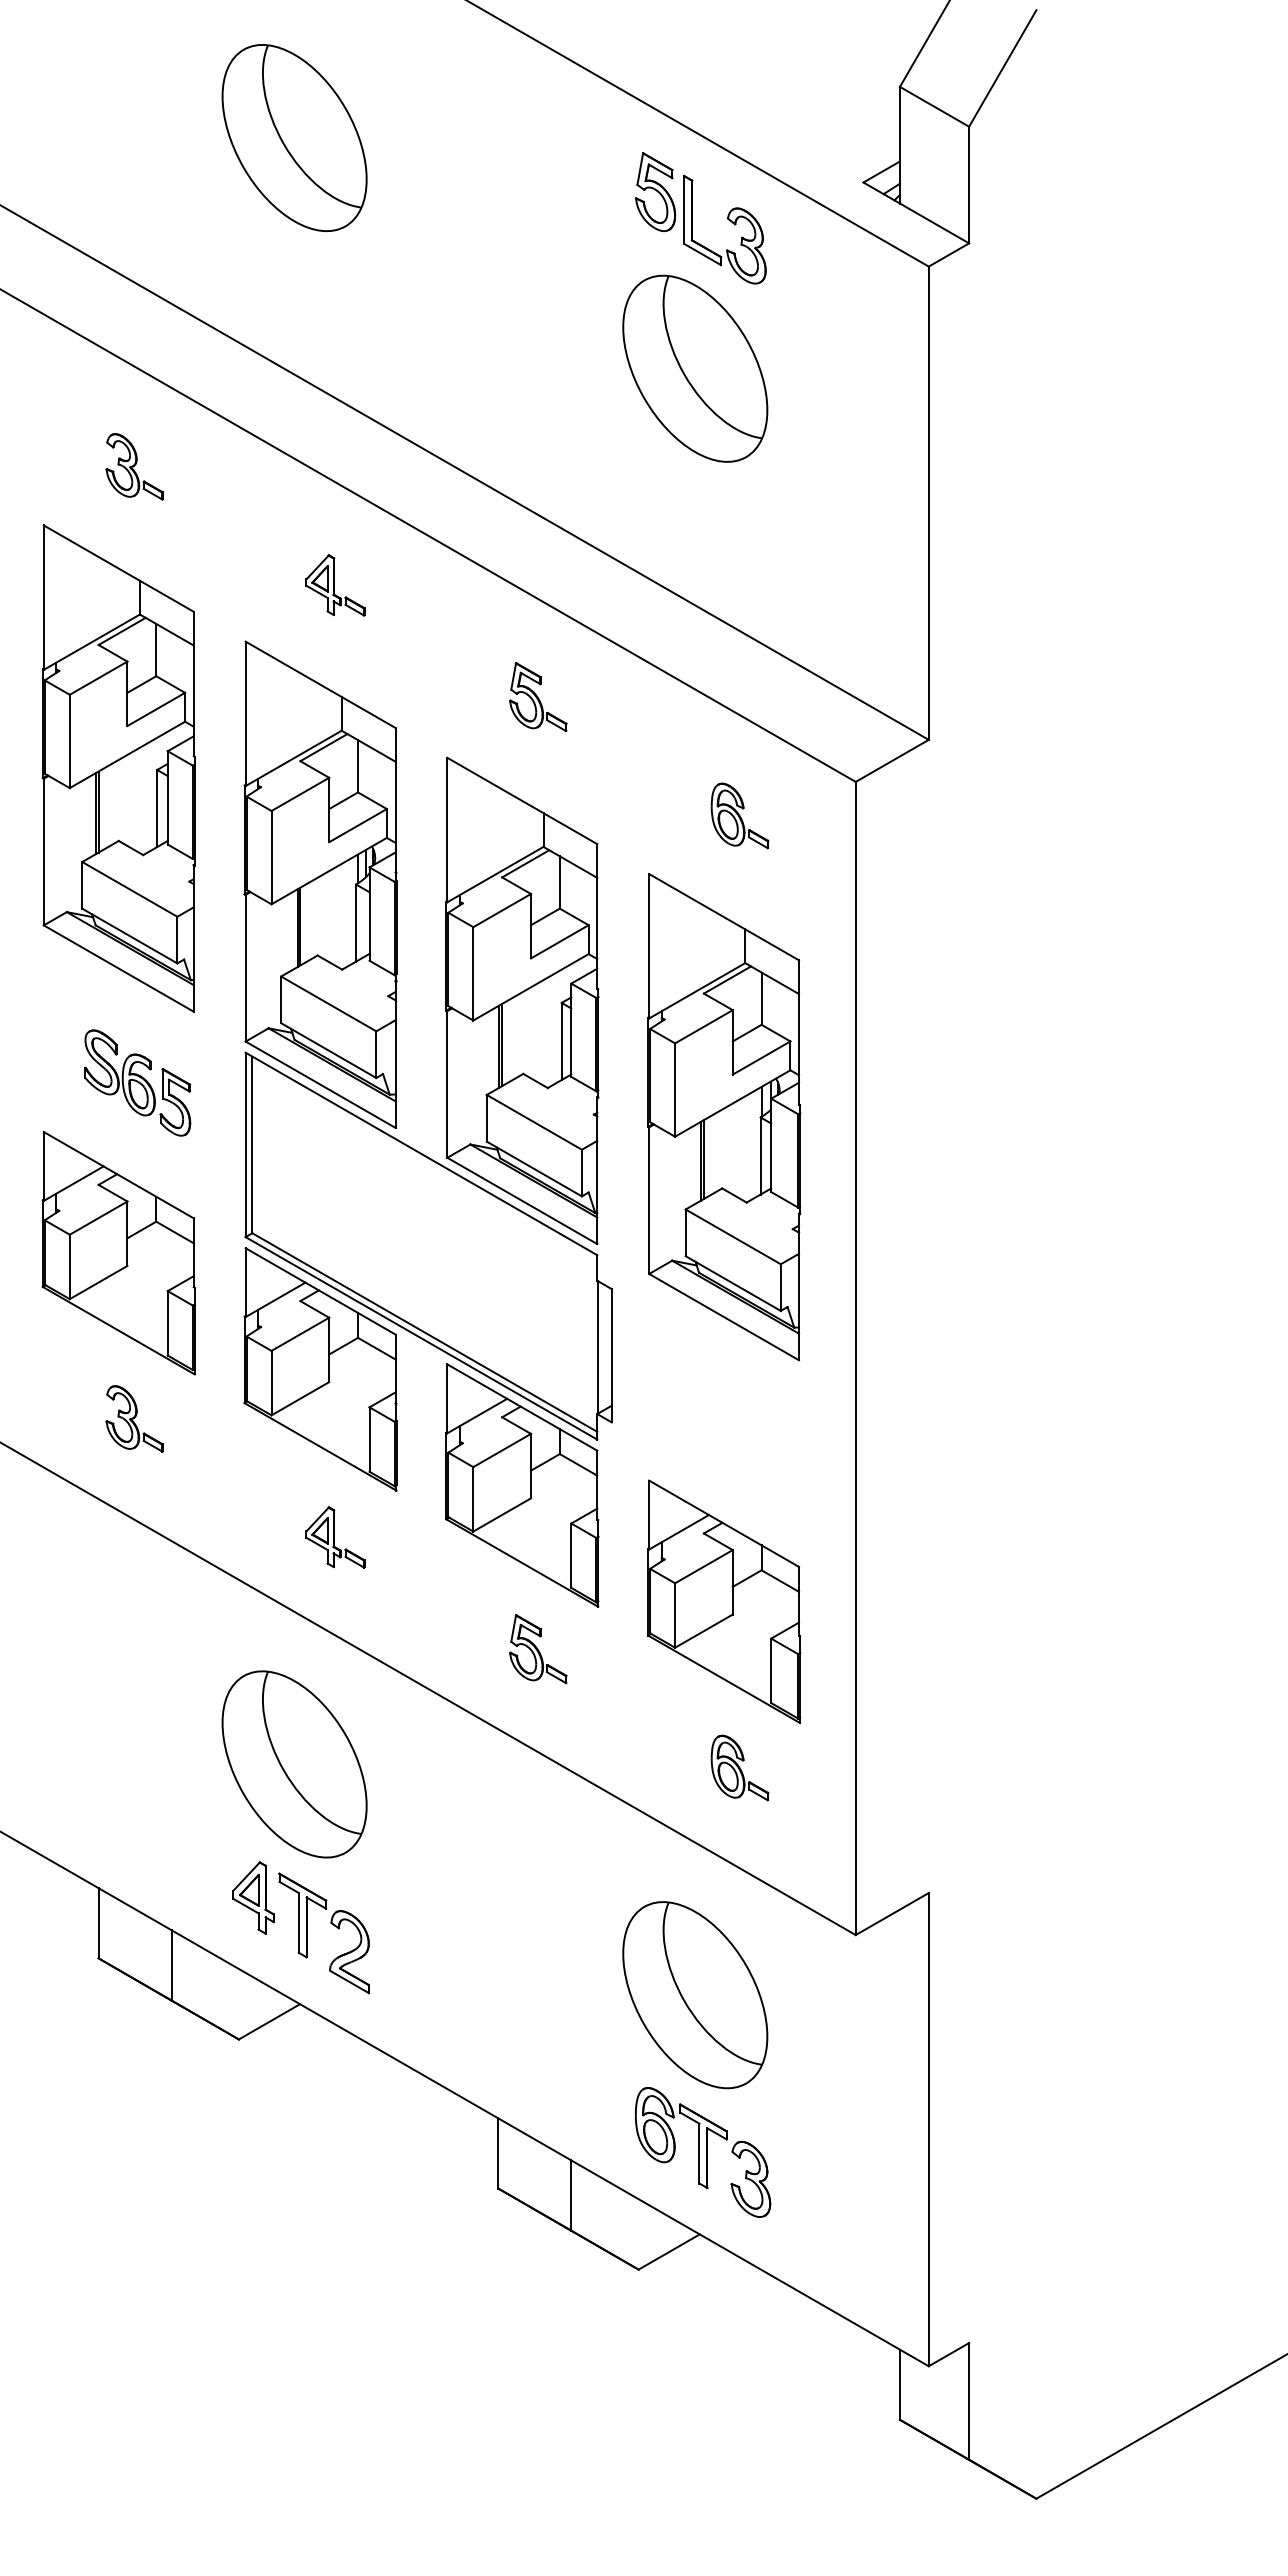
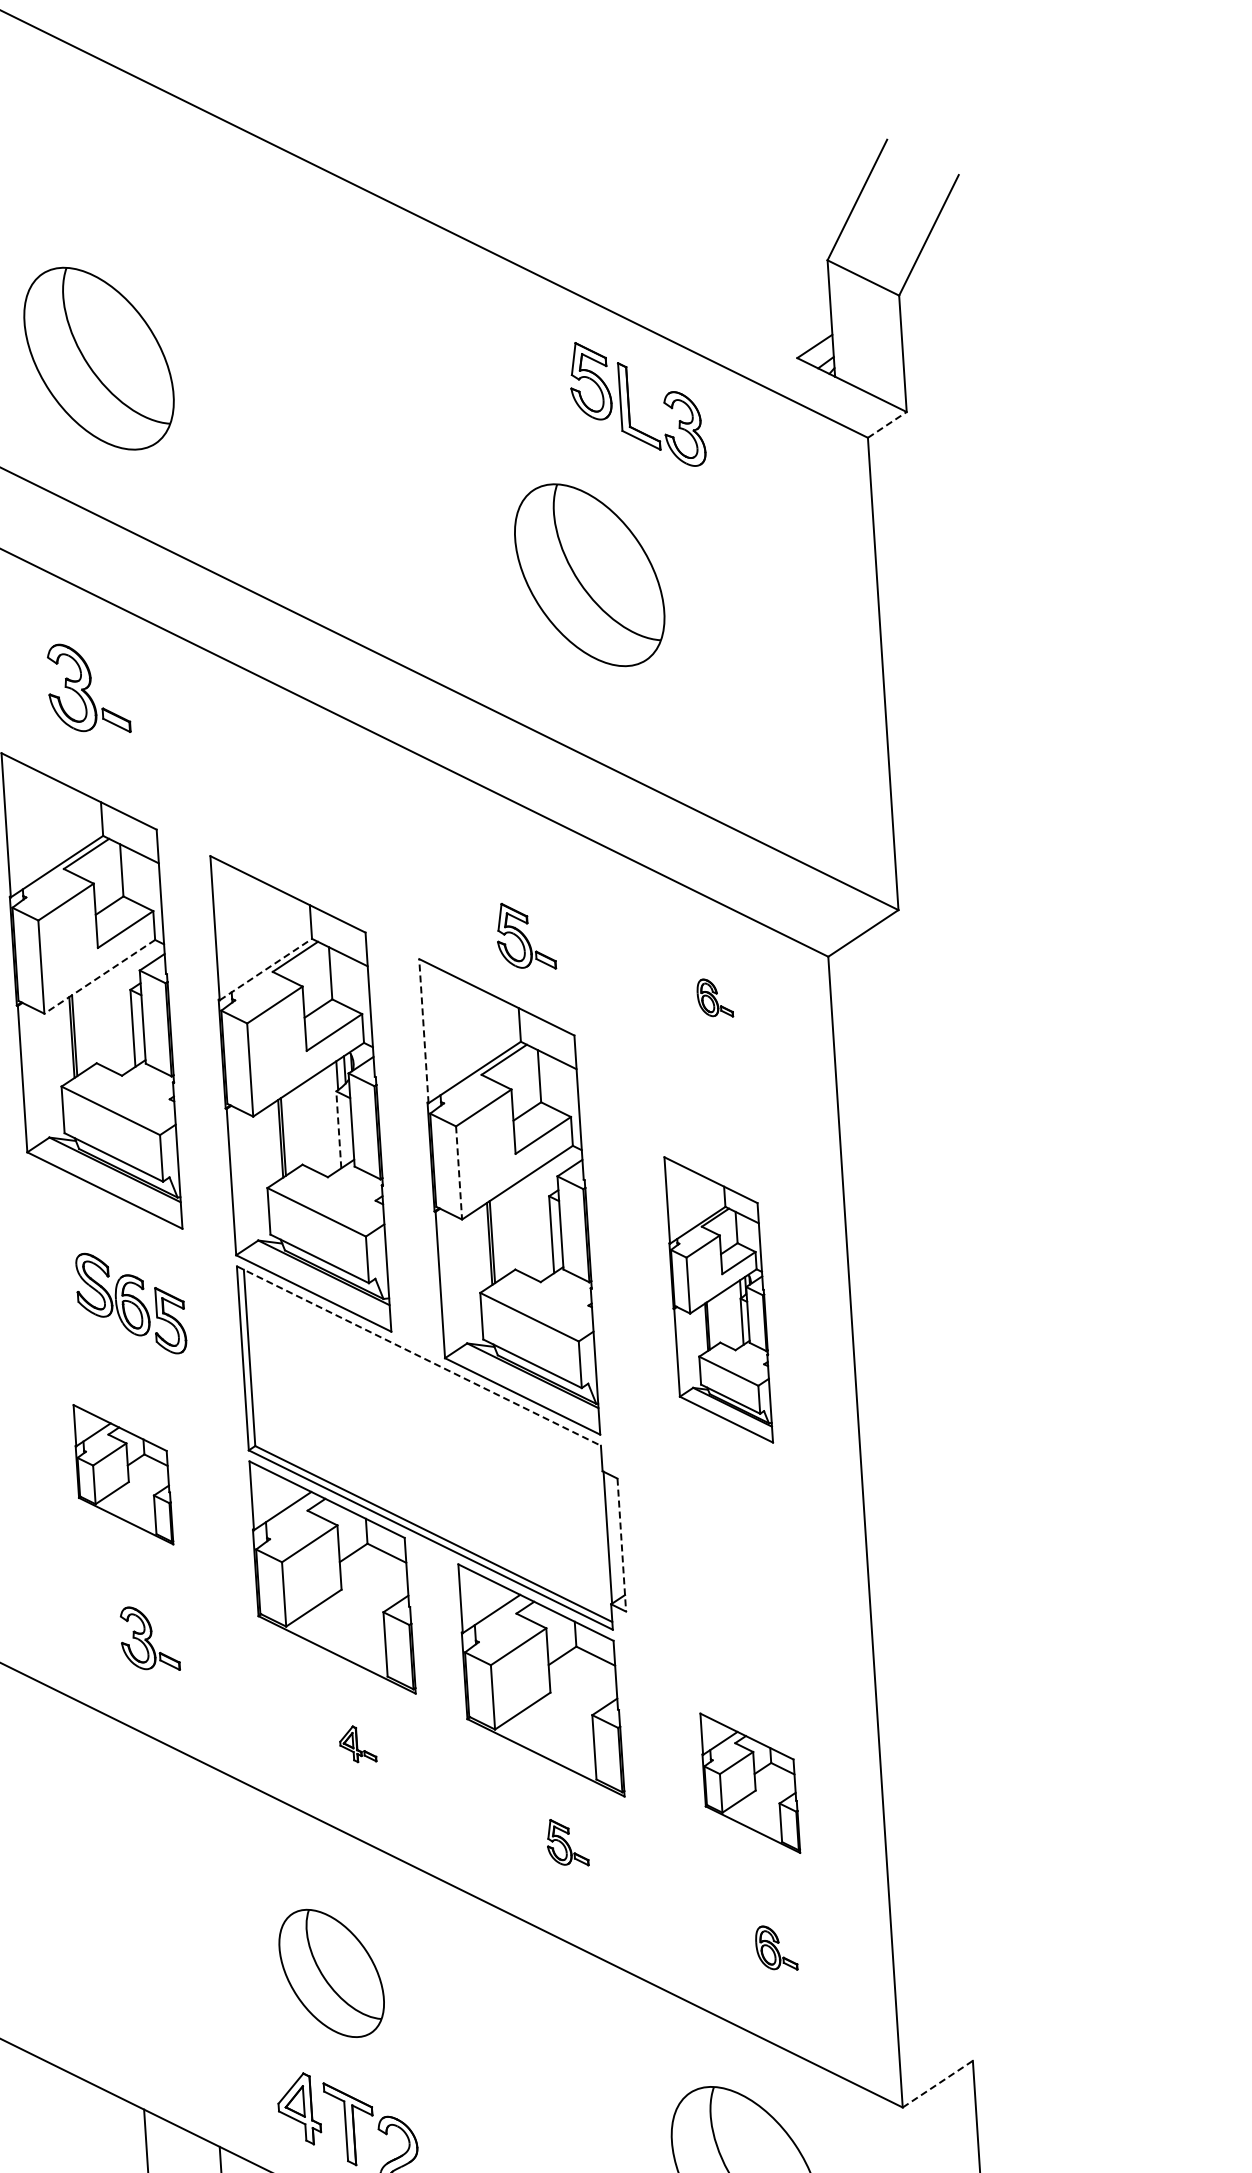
part: (294, 137) -> (98, 358), moved
line: (949, 254) -> (887, 424), solid -> dashed
part: (695, 368) -> (589, 574), moved
part: (134, 466) -> (88, 688), size x1.4
part: (335, 585) -> (296, 794), removed
part: (538, 696) -> (526, 935), moved
line: (127, 754) -> (99, 976), solid -> dashed
line: (294, 758) -> (266, 969), solid -> dashed
part: (739, 815) -> (714, 997), size x0.6
line: (447, 829) -> (423, 1030), solid -> dashed
line: (356, 923) -> (339, 1130), solid -> dashed
line: (473, 973) -> (459, 1172), solid -> dashed
part: (724, 1117) -> (718, 1300), size x0.6
line: (421, 1153) -> (418, 1355), solid -> dashed
part: (118, 1253) -> (123, 1474), size x0.6
line: (611, 1355) -> (621, 1544), solid -> dashed
part: (335, 1537) -> (357, 1744), size x0.6
part: (724, 1601) -> (750, 1783), size x0.6
part: (538, 1649) -> (567, 1843), size x0.7
part: (294, 1764) -> (331, 1973), size x0.7
part: (739, 1767) -> (775, 1947), size x0.7
line: (892, 1913) -> (938, 2083), solid -> dashed

